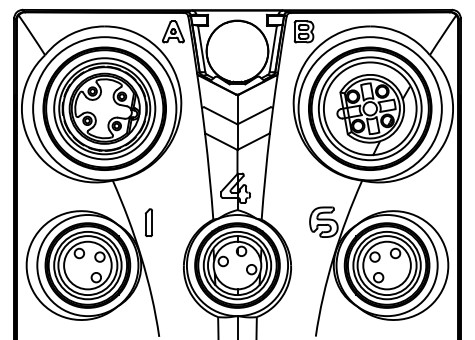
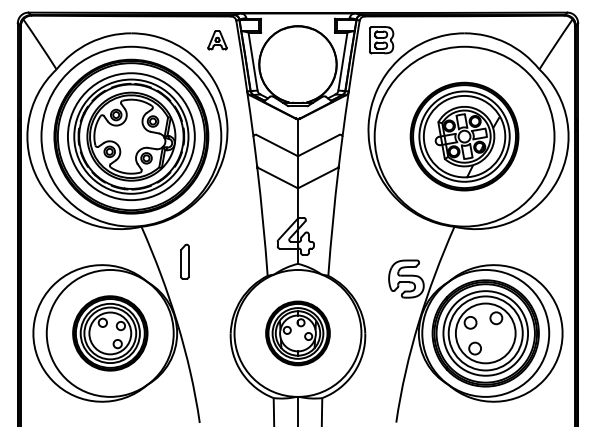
part: (173, 32) -> (217, 40), size x0.7
part: (370, 108) -> (464, 136), size x0.7
part: (148, 222) -> (184, 261), moved
part: (88, 265) -> (110, 333), size x0.7
part: (237, 265) -> (297, 333), size x0.6

